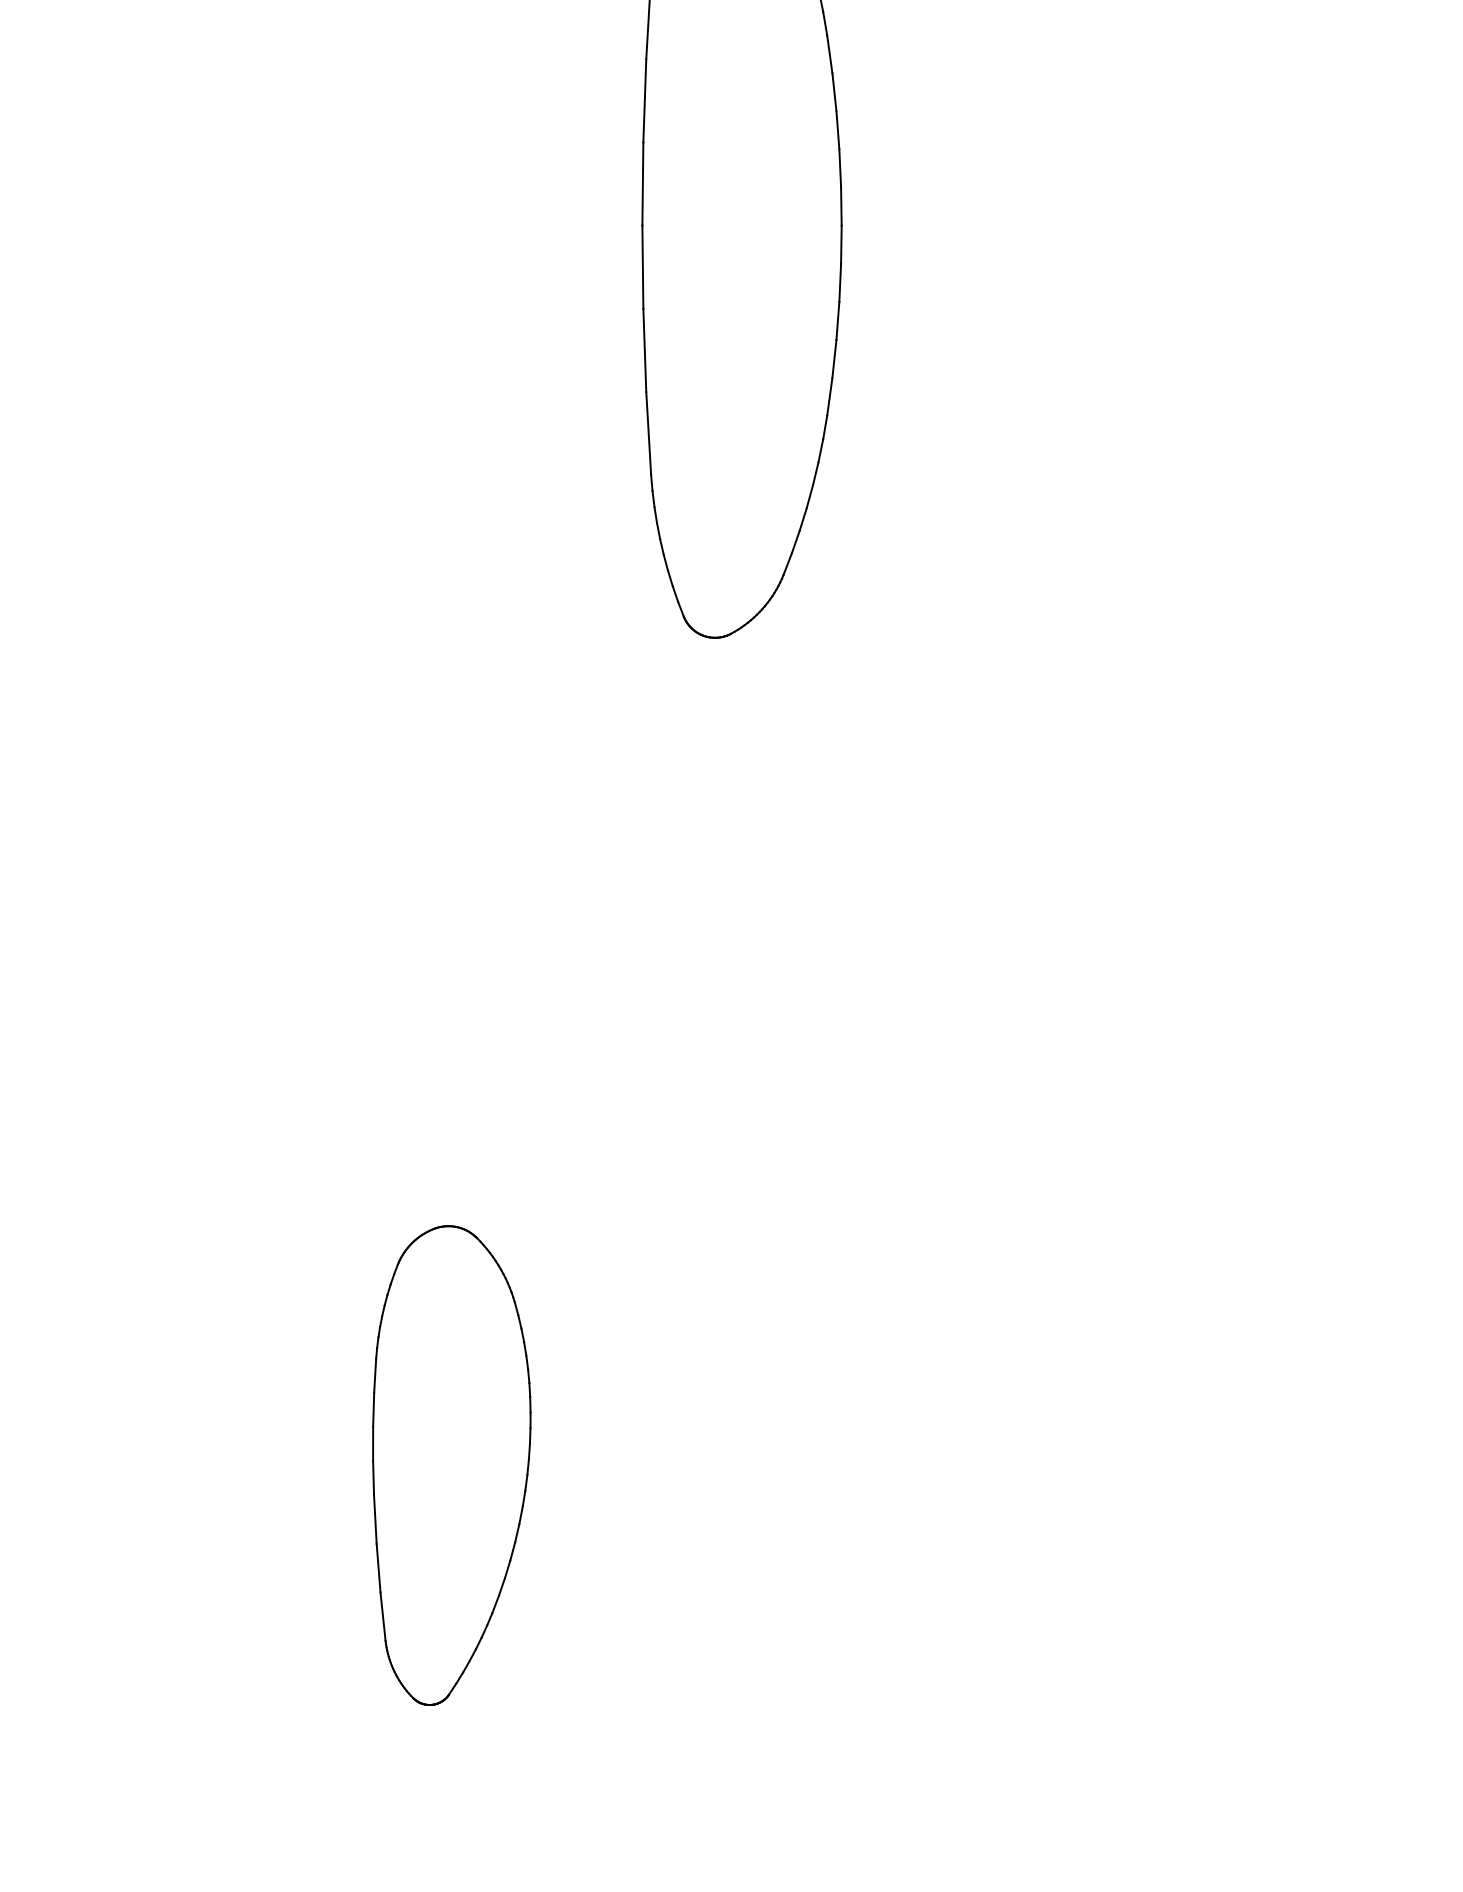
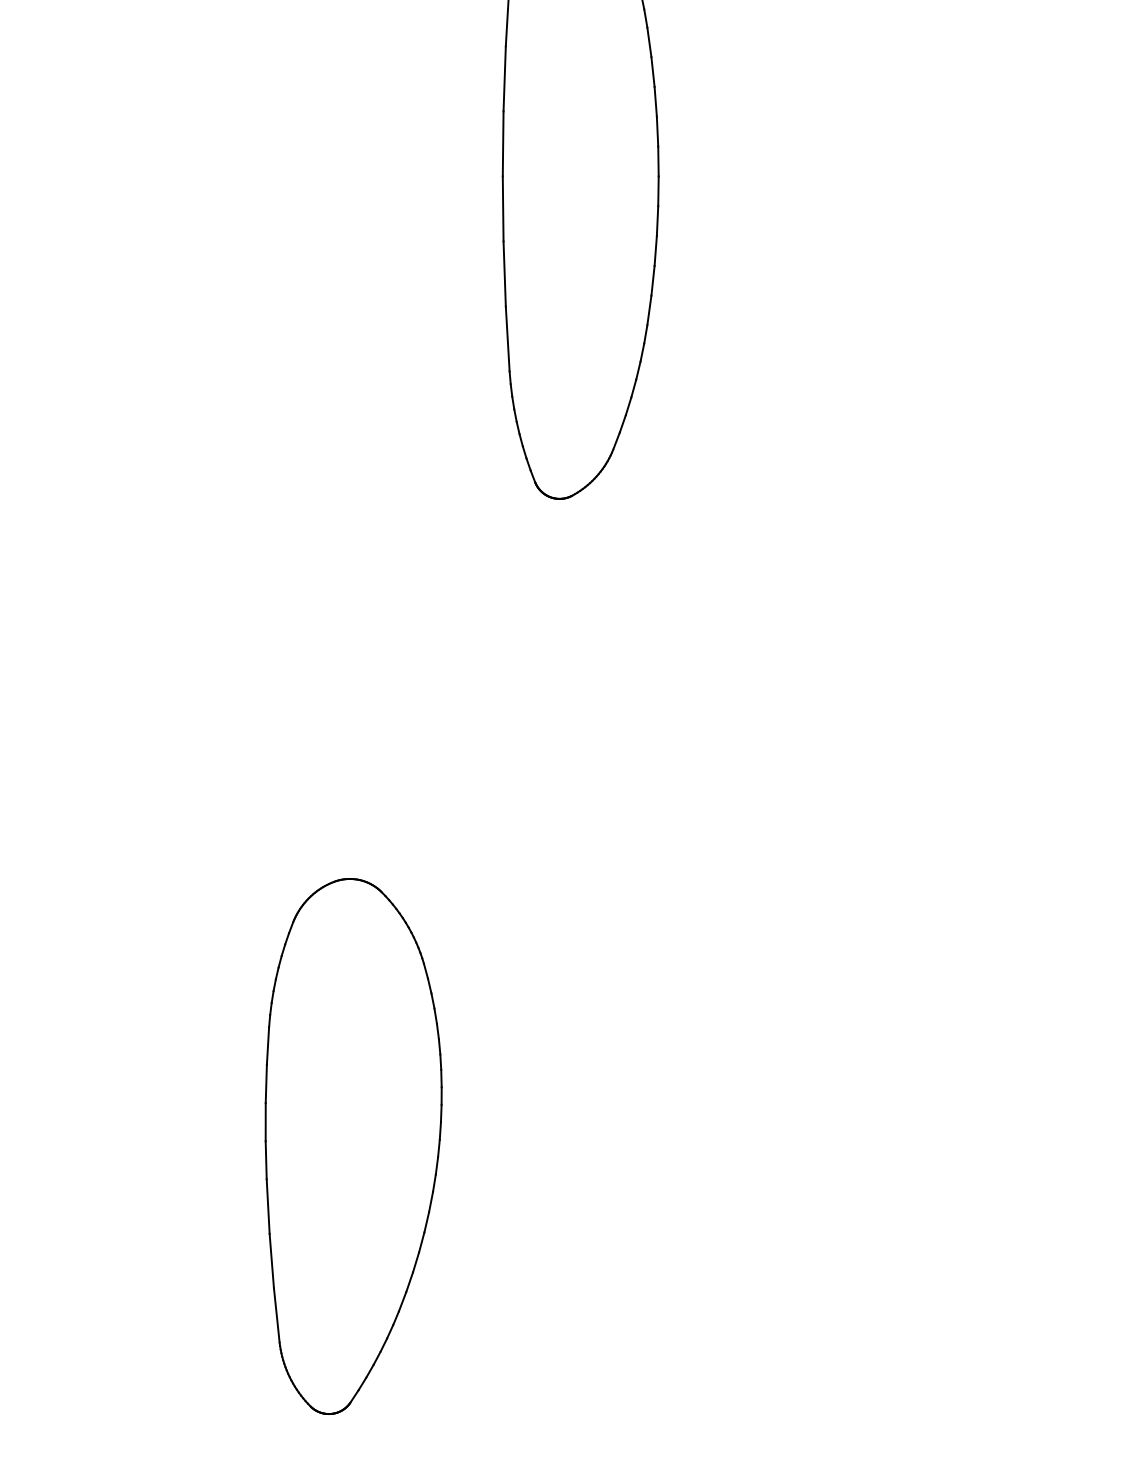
part: (451, 1465) -> (353, 1146), size x1.43

